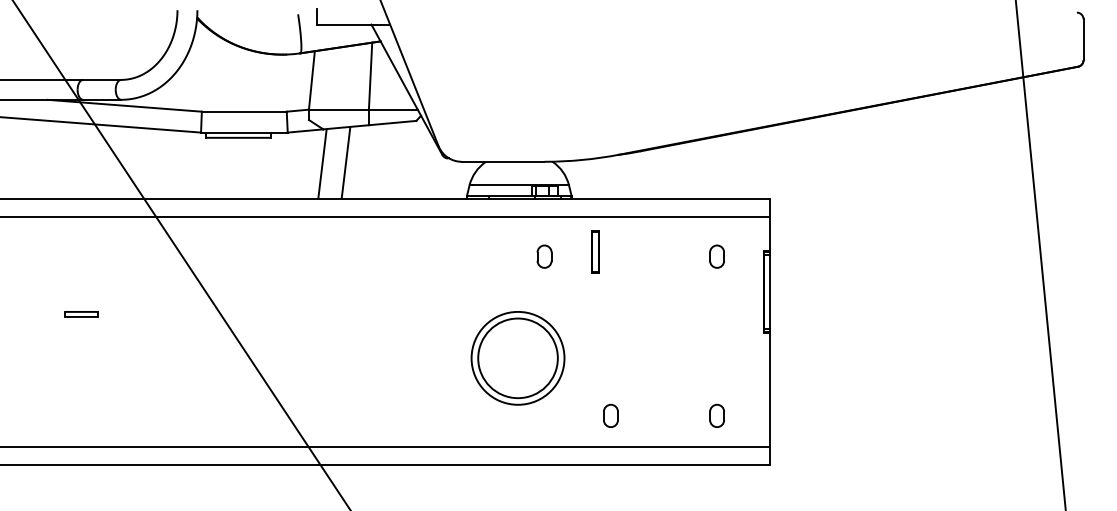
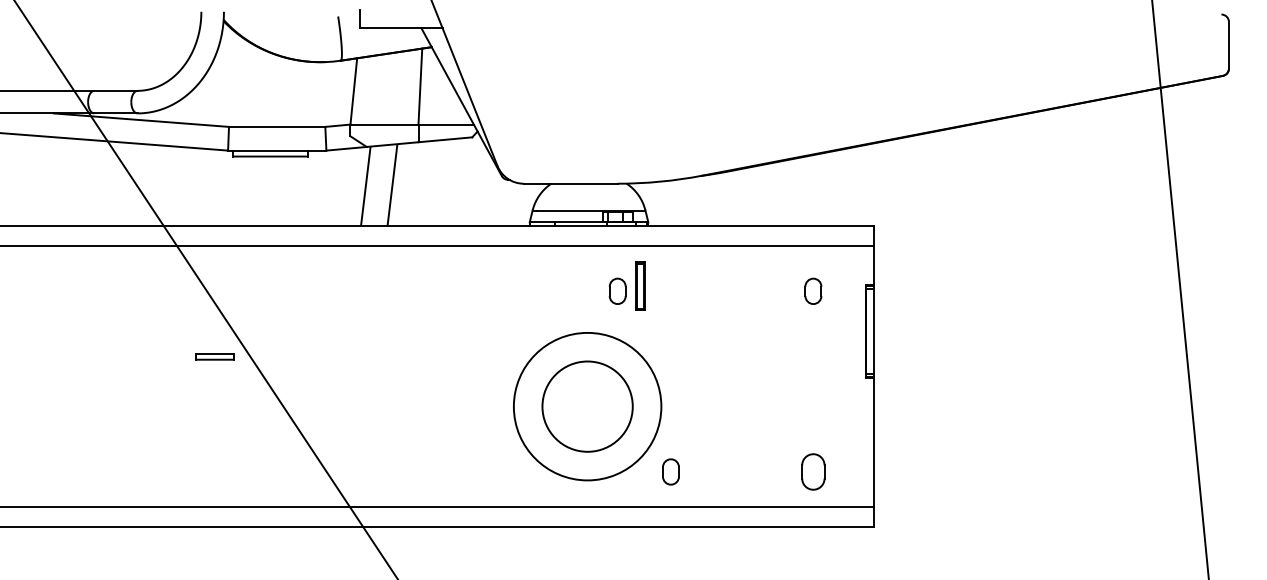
part: (595, 251) -> (640, 285), moved
part: (81, 314) -> (214, 356), moved
circle: (517, 358) -> (587, 406), size x1.4
part: (610, 415) -> (670, 471), moved
part: (717, 415) -> (813, 471), size x1.4

